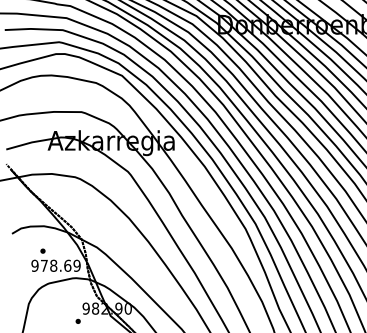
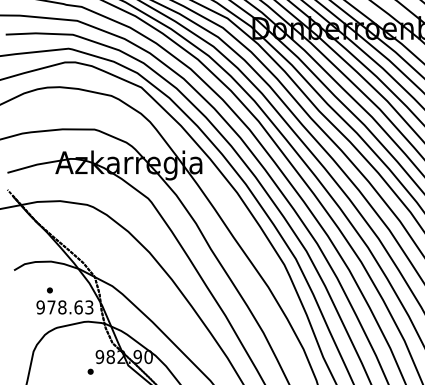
text: (76, 265) -> (88, 307), 978.69 -> 978.63

